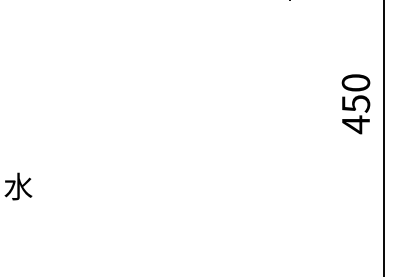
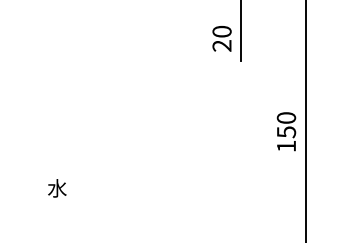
text: (356, 124) -> (286, 146), 450 -> 150

